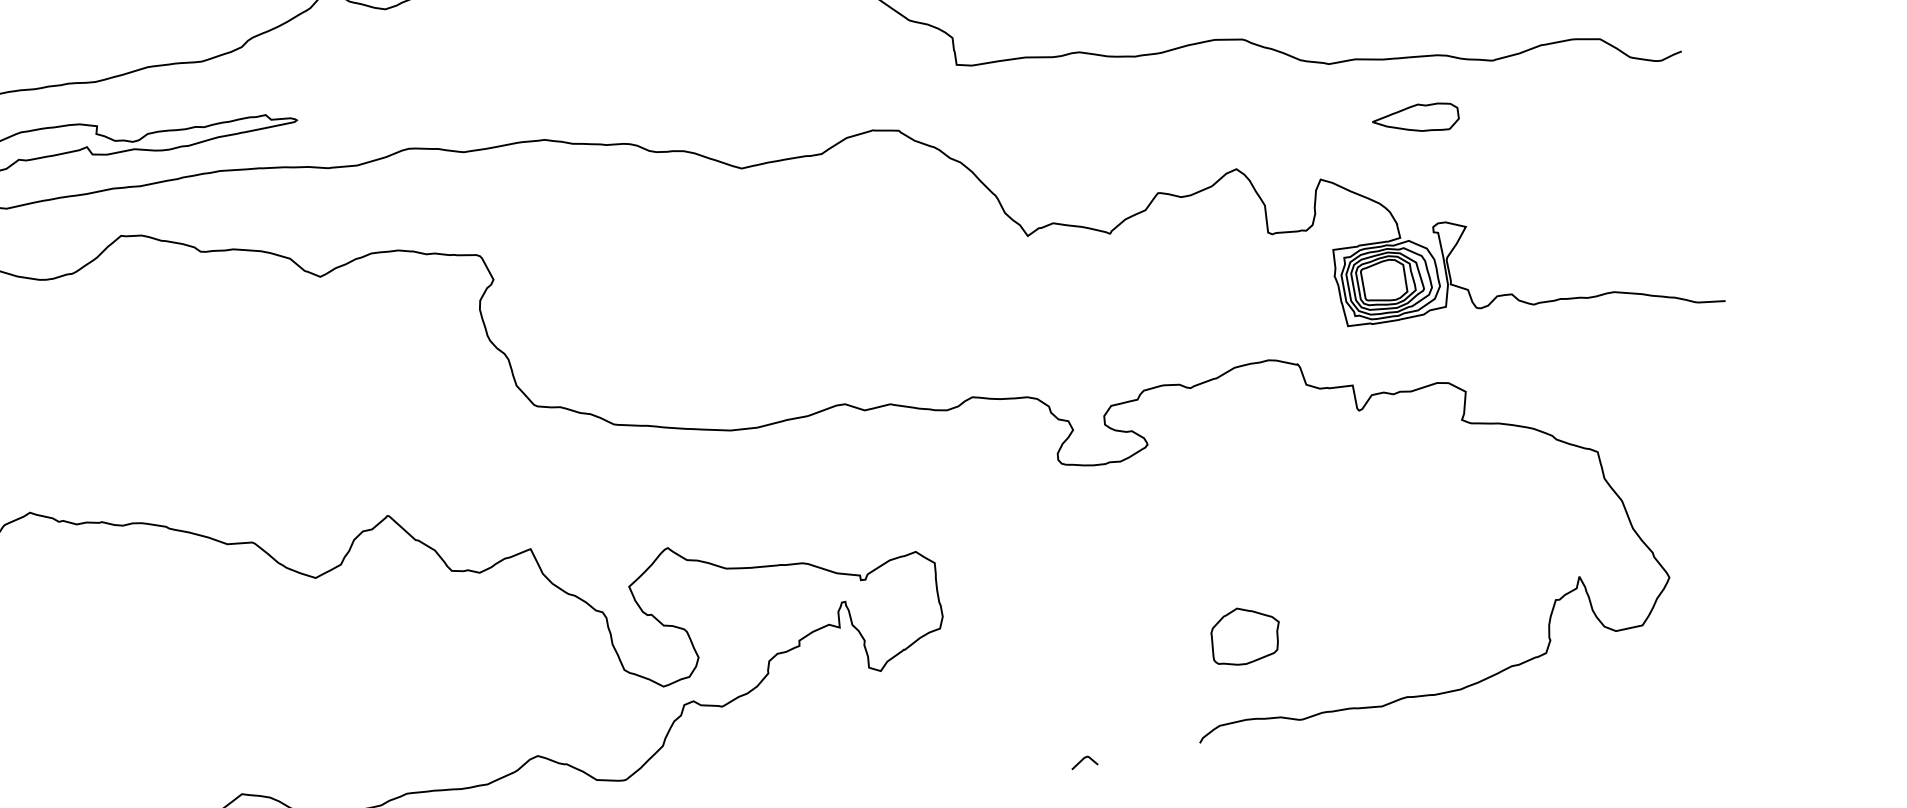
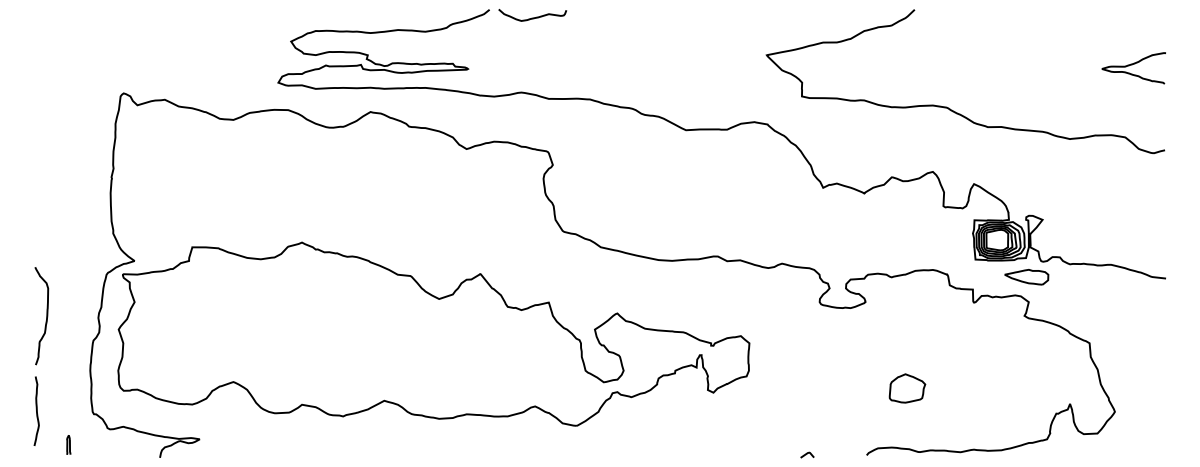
part: (1415, 120) -> (1026, 277), moved
part: (1245, 635) -> (907, 388), moved

